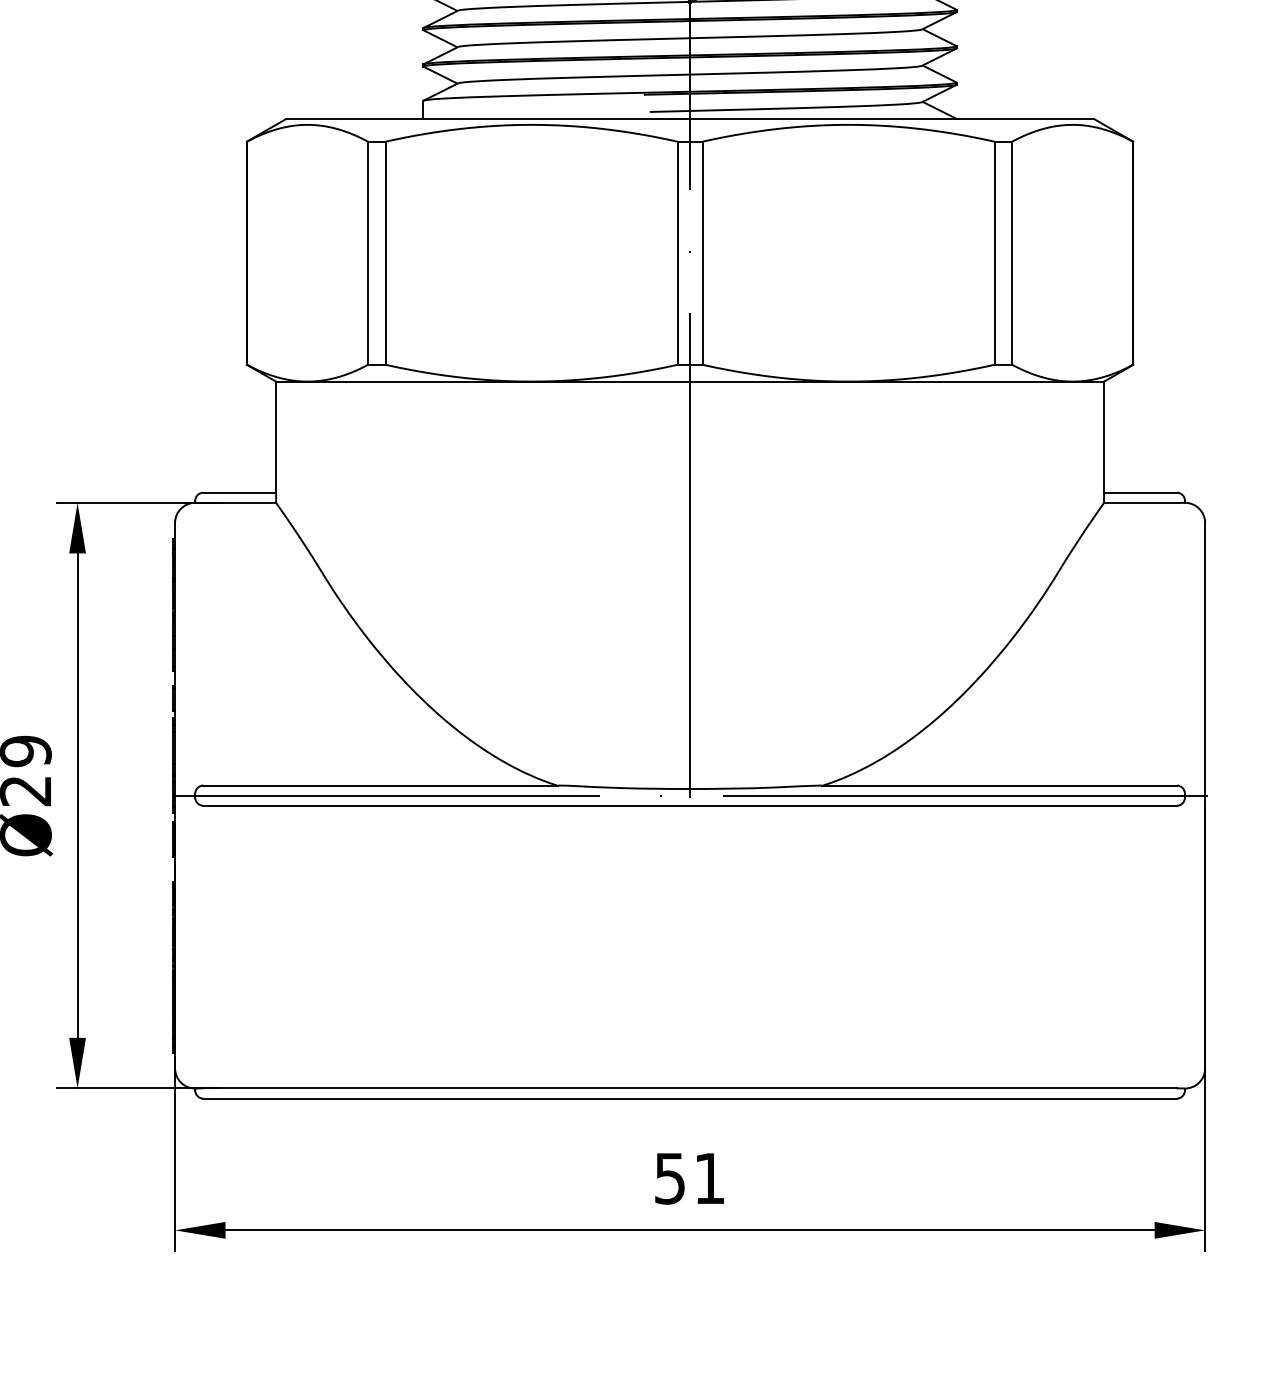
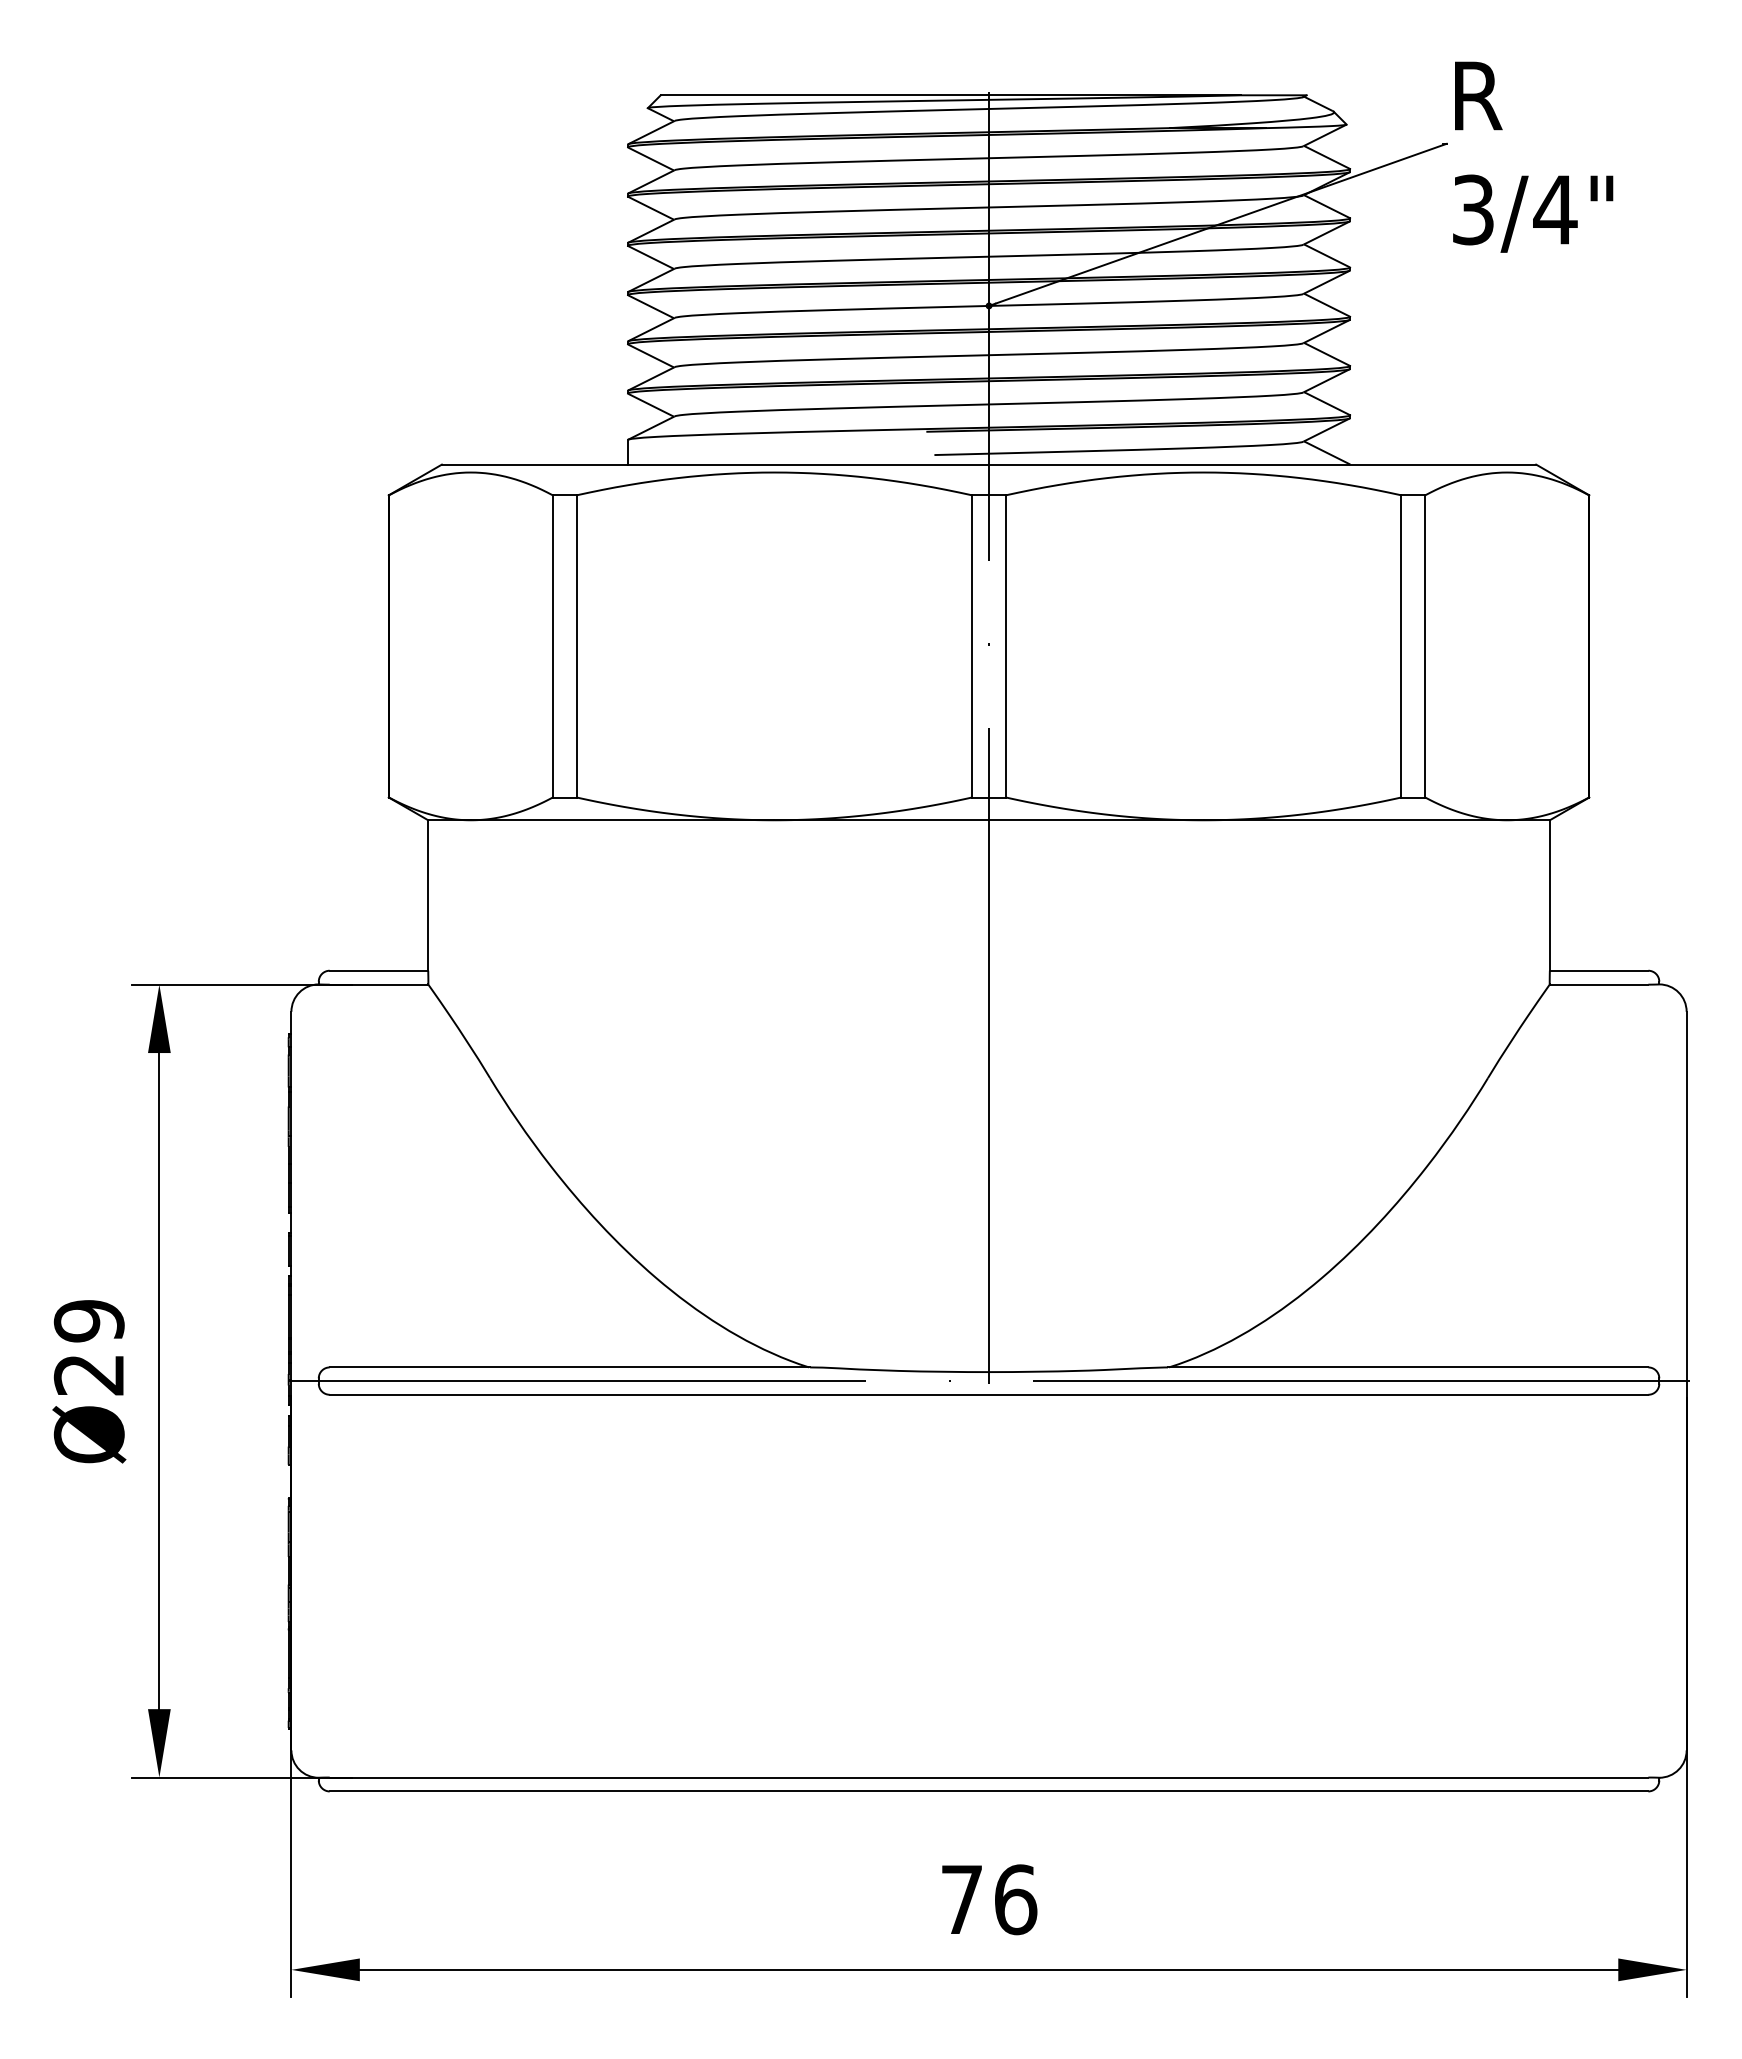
text: (690, 1178) -> (989, 1899), 51 -> 76

